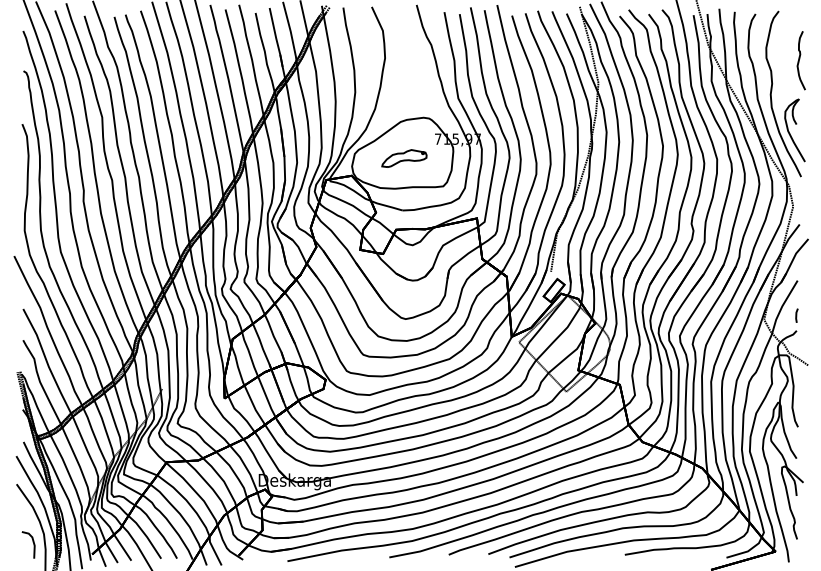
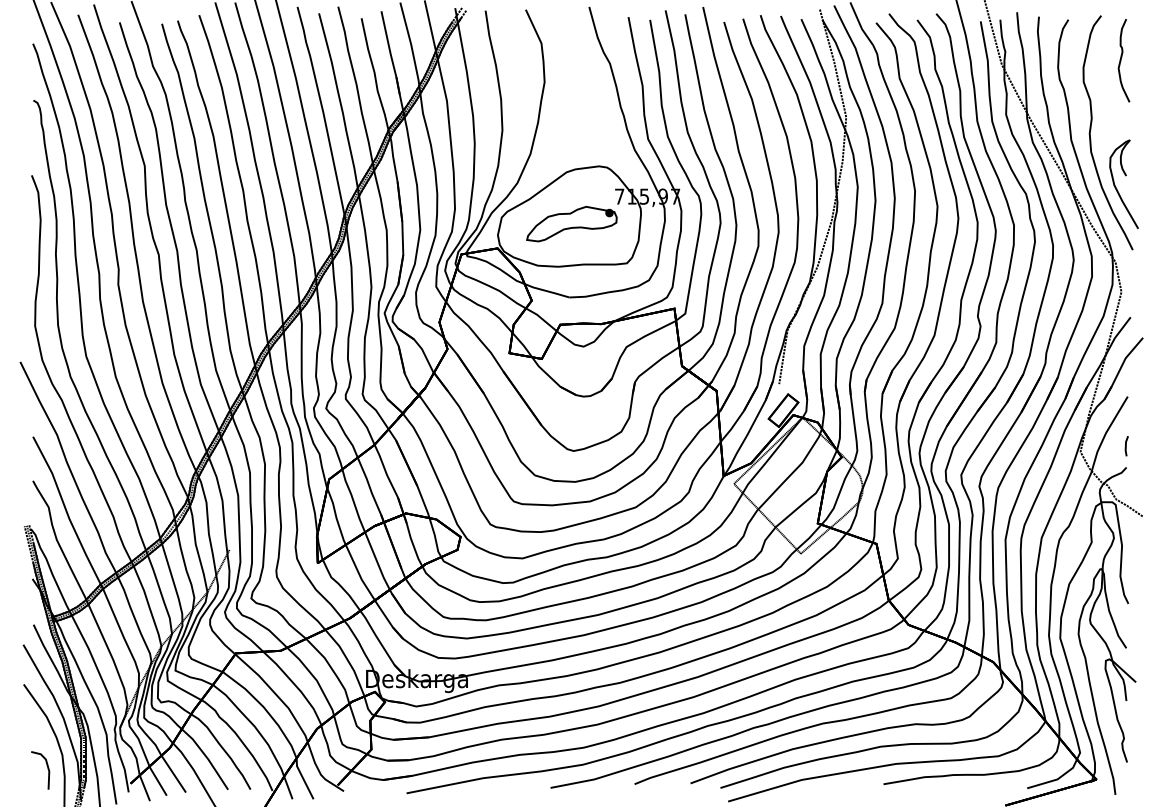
curve: (799, 60) -> (1121, 60), moved
part: (404, 158) -> (571, 223), size x1.43

